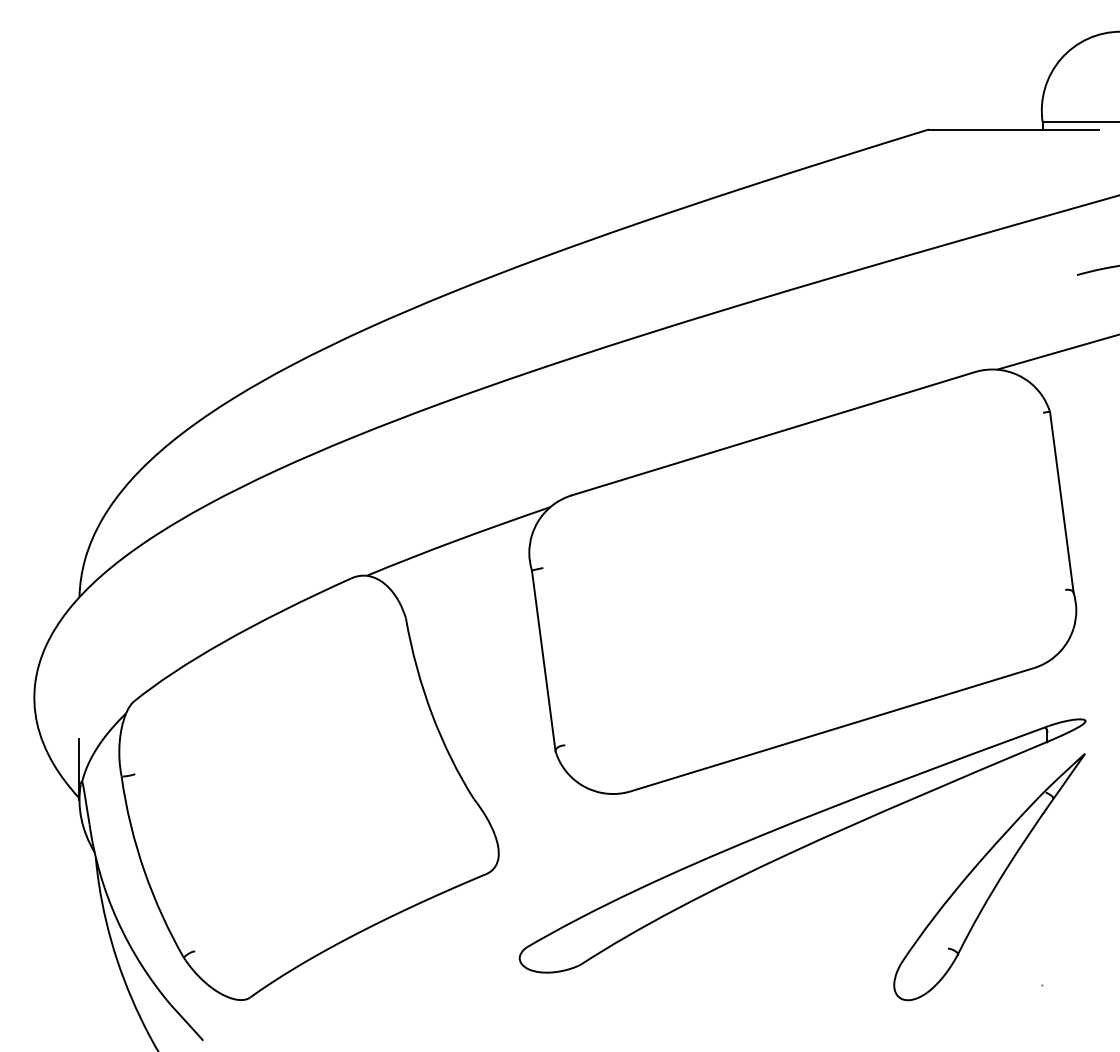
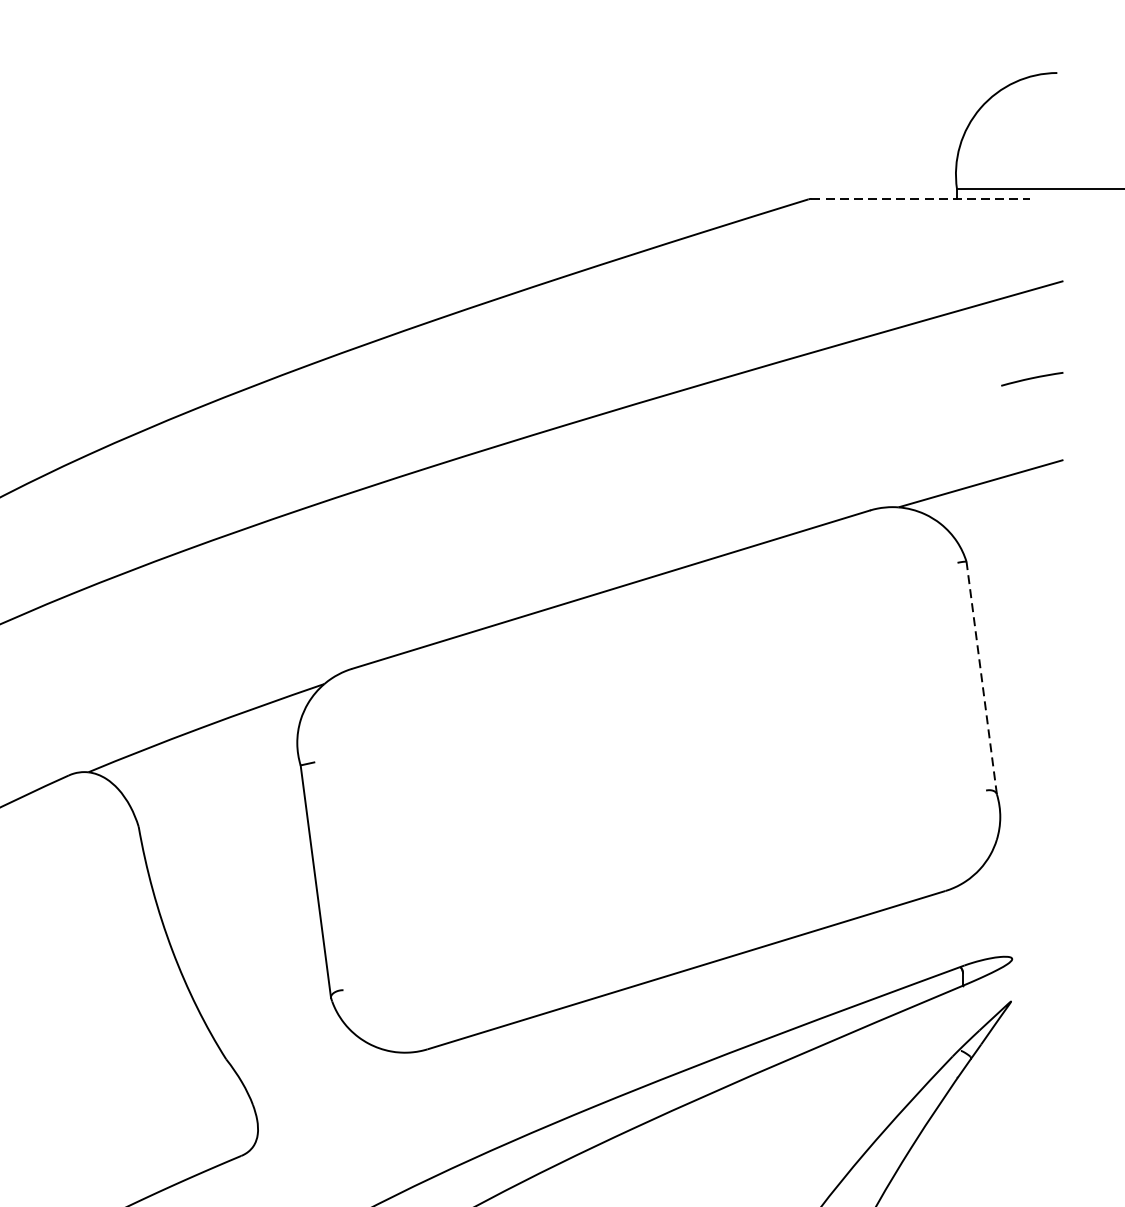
line: (1014, 129) -> (920, 198), solid -> dashed
line: (1061, 502) -> (981, 678), solid -> dashed

